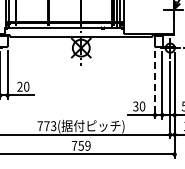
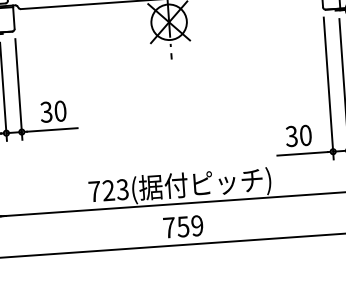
line: (154, 84) -> (327, 87), dashed -> solid
text: (19, 87) -> (45, 113), 20 -> 30
text: (46, 126) -> (107, 191), 773( -> 723(

